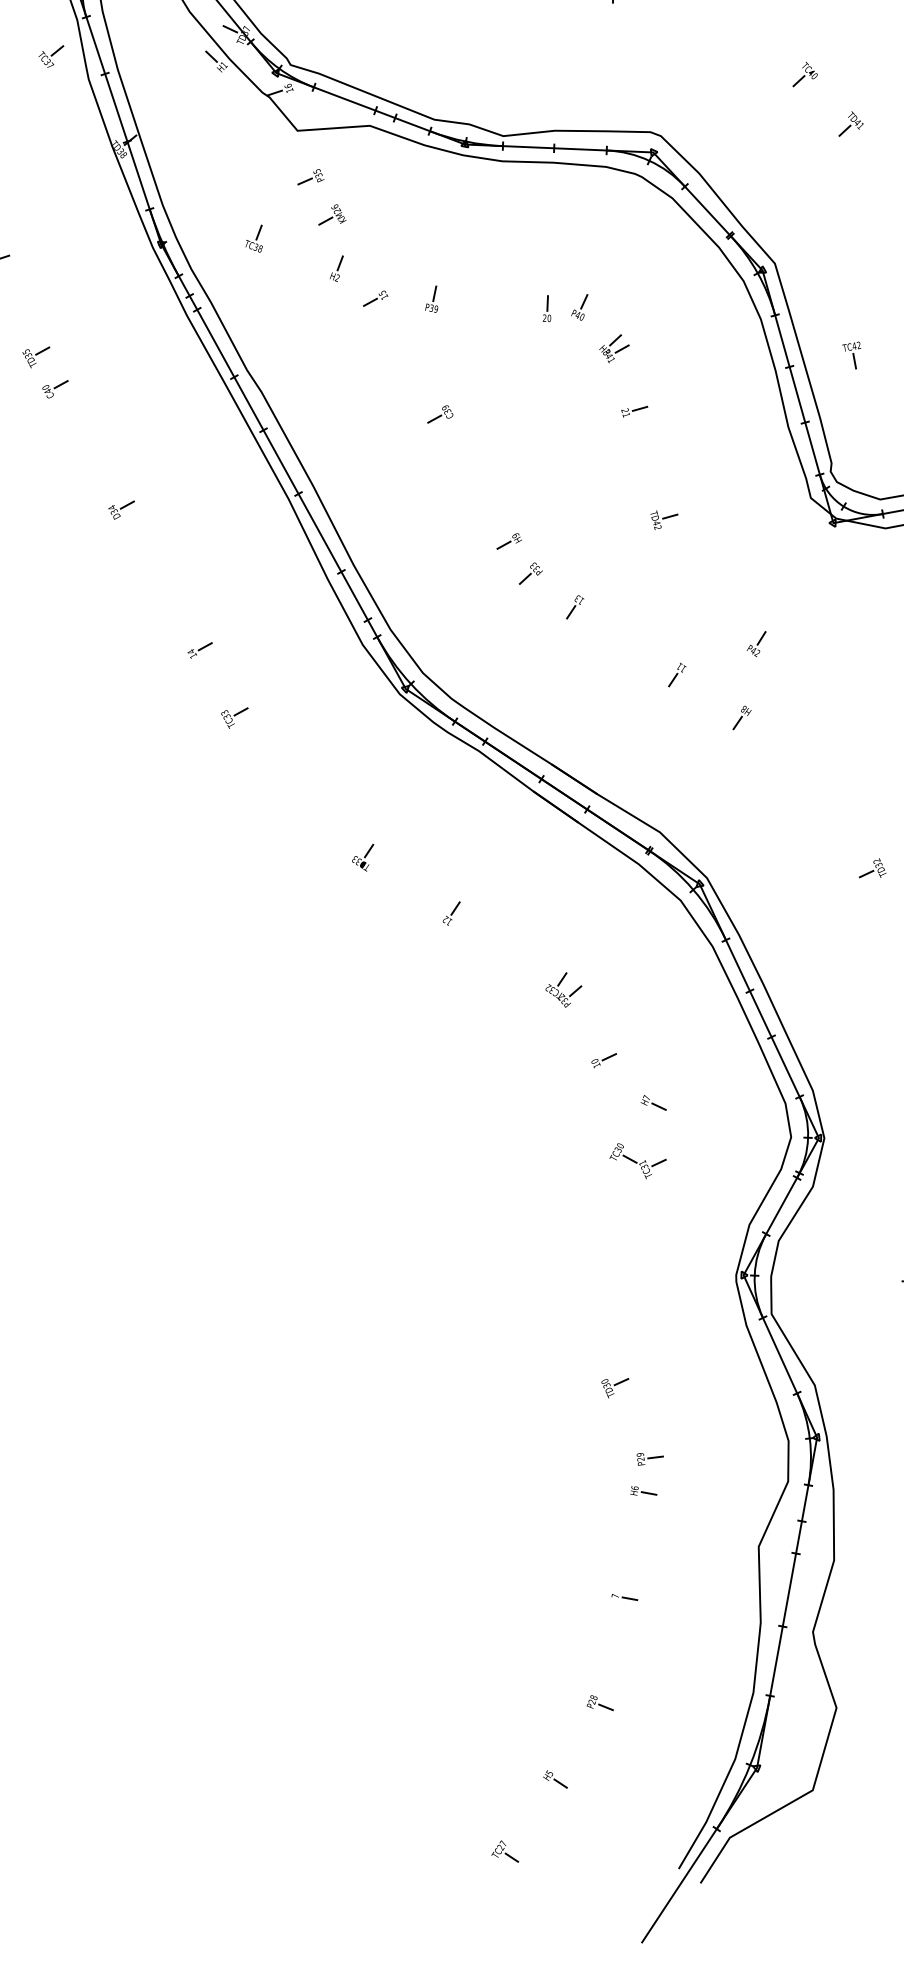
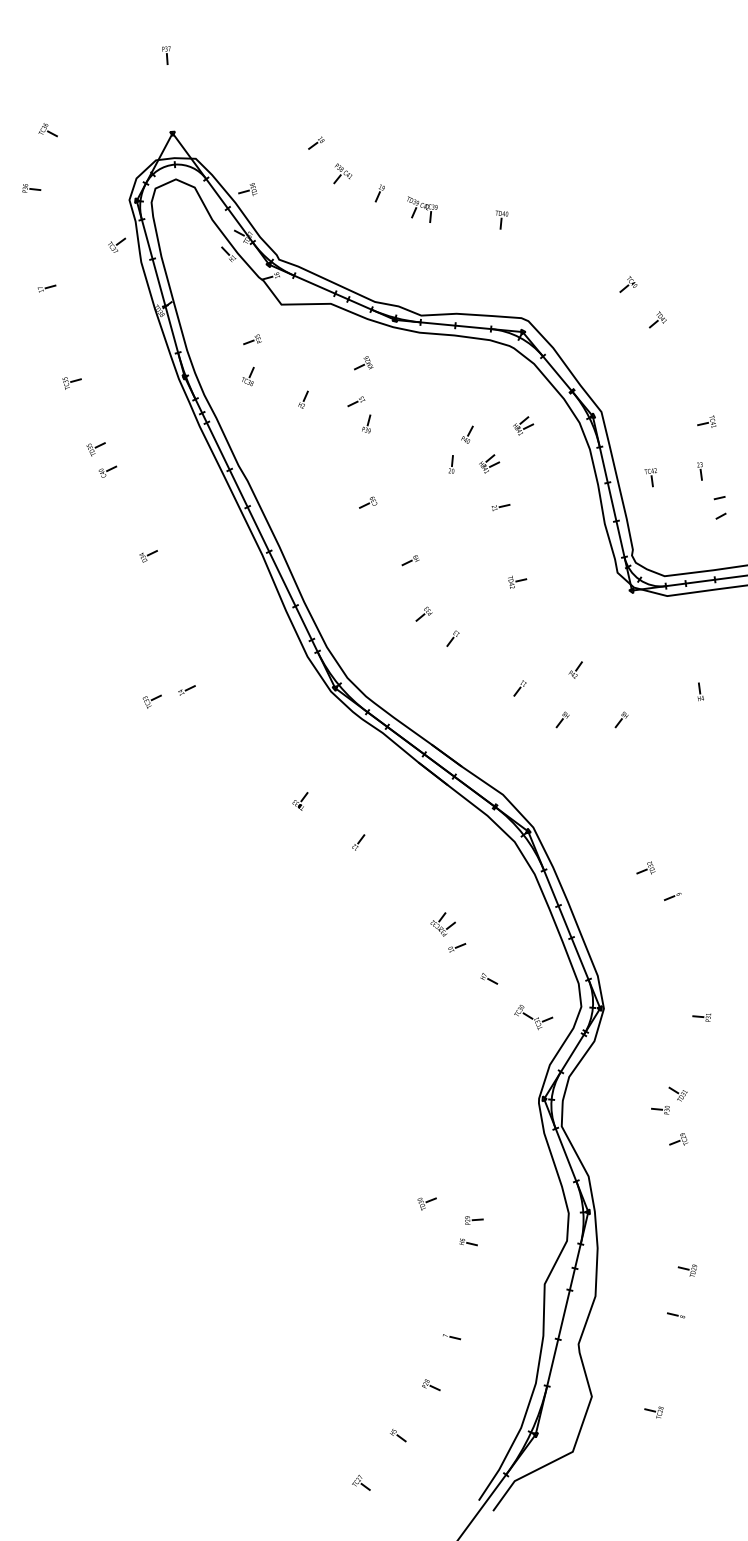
part: (310, 176) -> (252, 339), moved
part: (331, 215) -> (363, 363), moved
part: (661, 289) -> (523, 425), added
part: (375, 298) -> (356, 401), moved
part: (546, 308) -> (451, 464), moved
part: (508, 541) -> (410, 560), moved
part: (199, 650) -> (186, 690), moved
part: (827, 712) -> (621, 719), added
part: (234, 717) -> (151, 701), moved
part: (871, 867) -> (645, 867), moved
part: (563, 989) -> (442, 924), moved
part: (638, 1160) -> (533, 1017), moved
part: (614, 1387) -> (426, 1203), moved
part: (625, 1598) -> (452, 1337), moved

